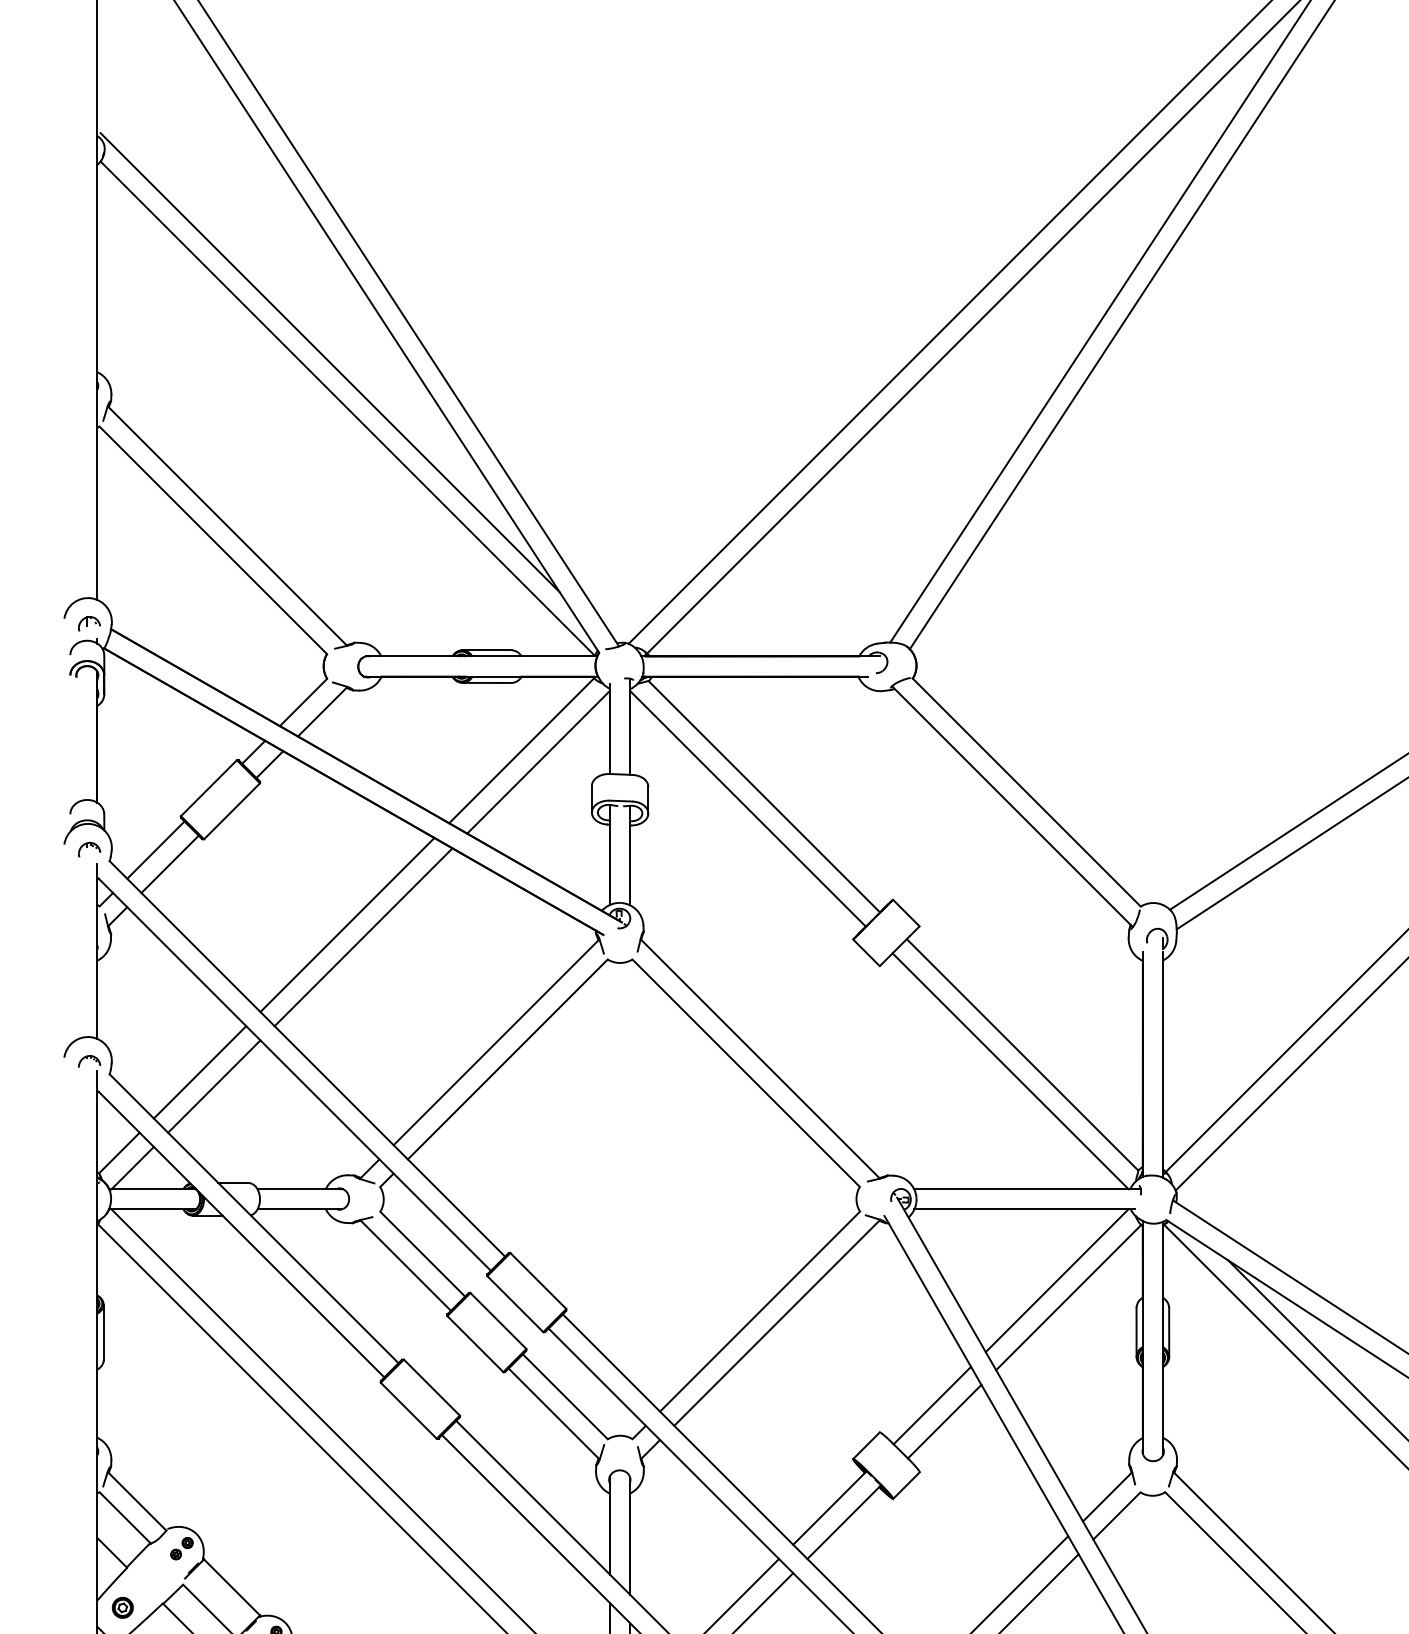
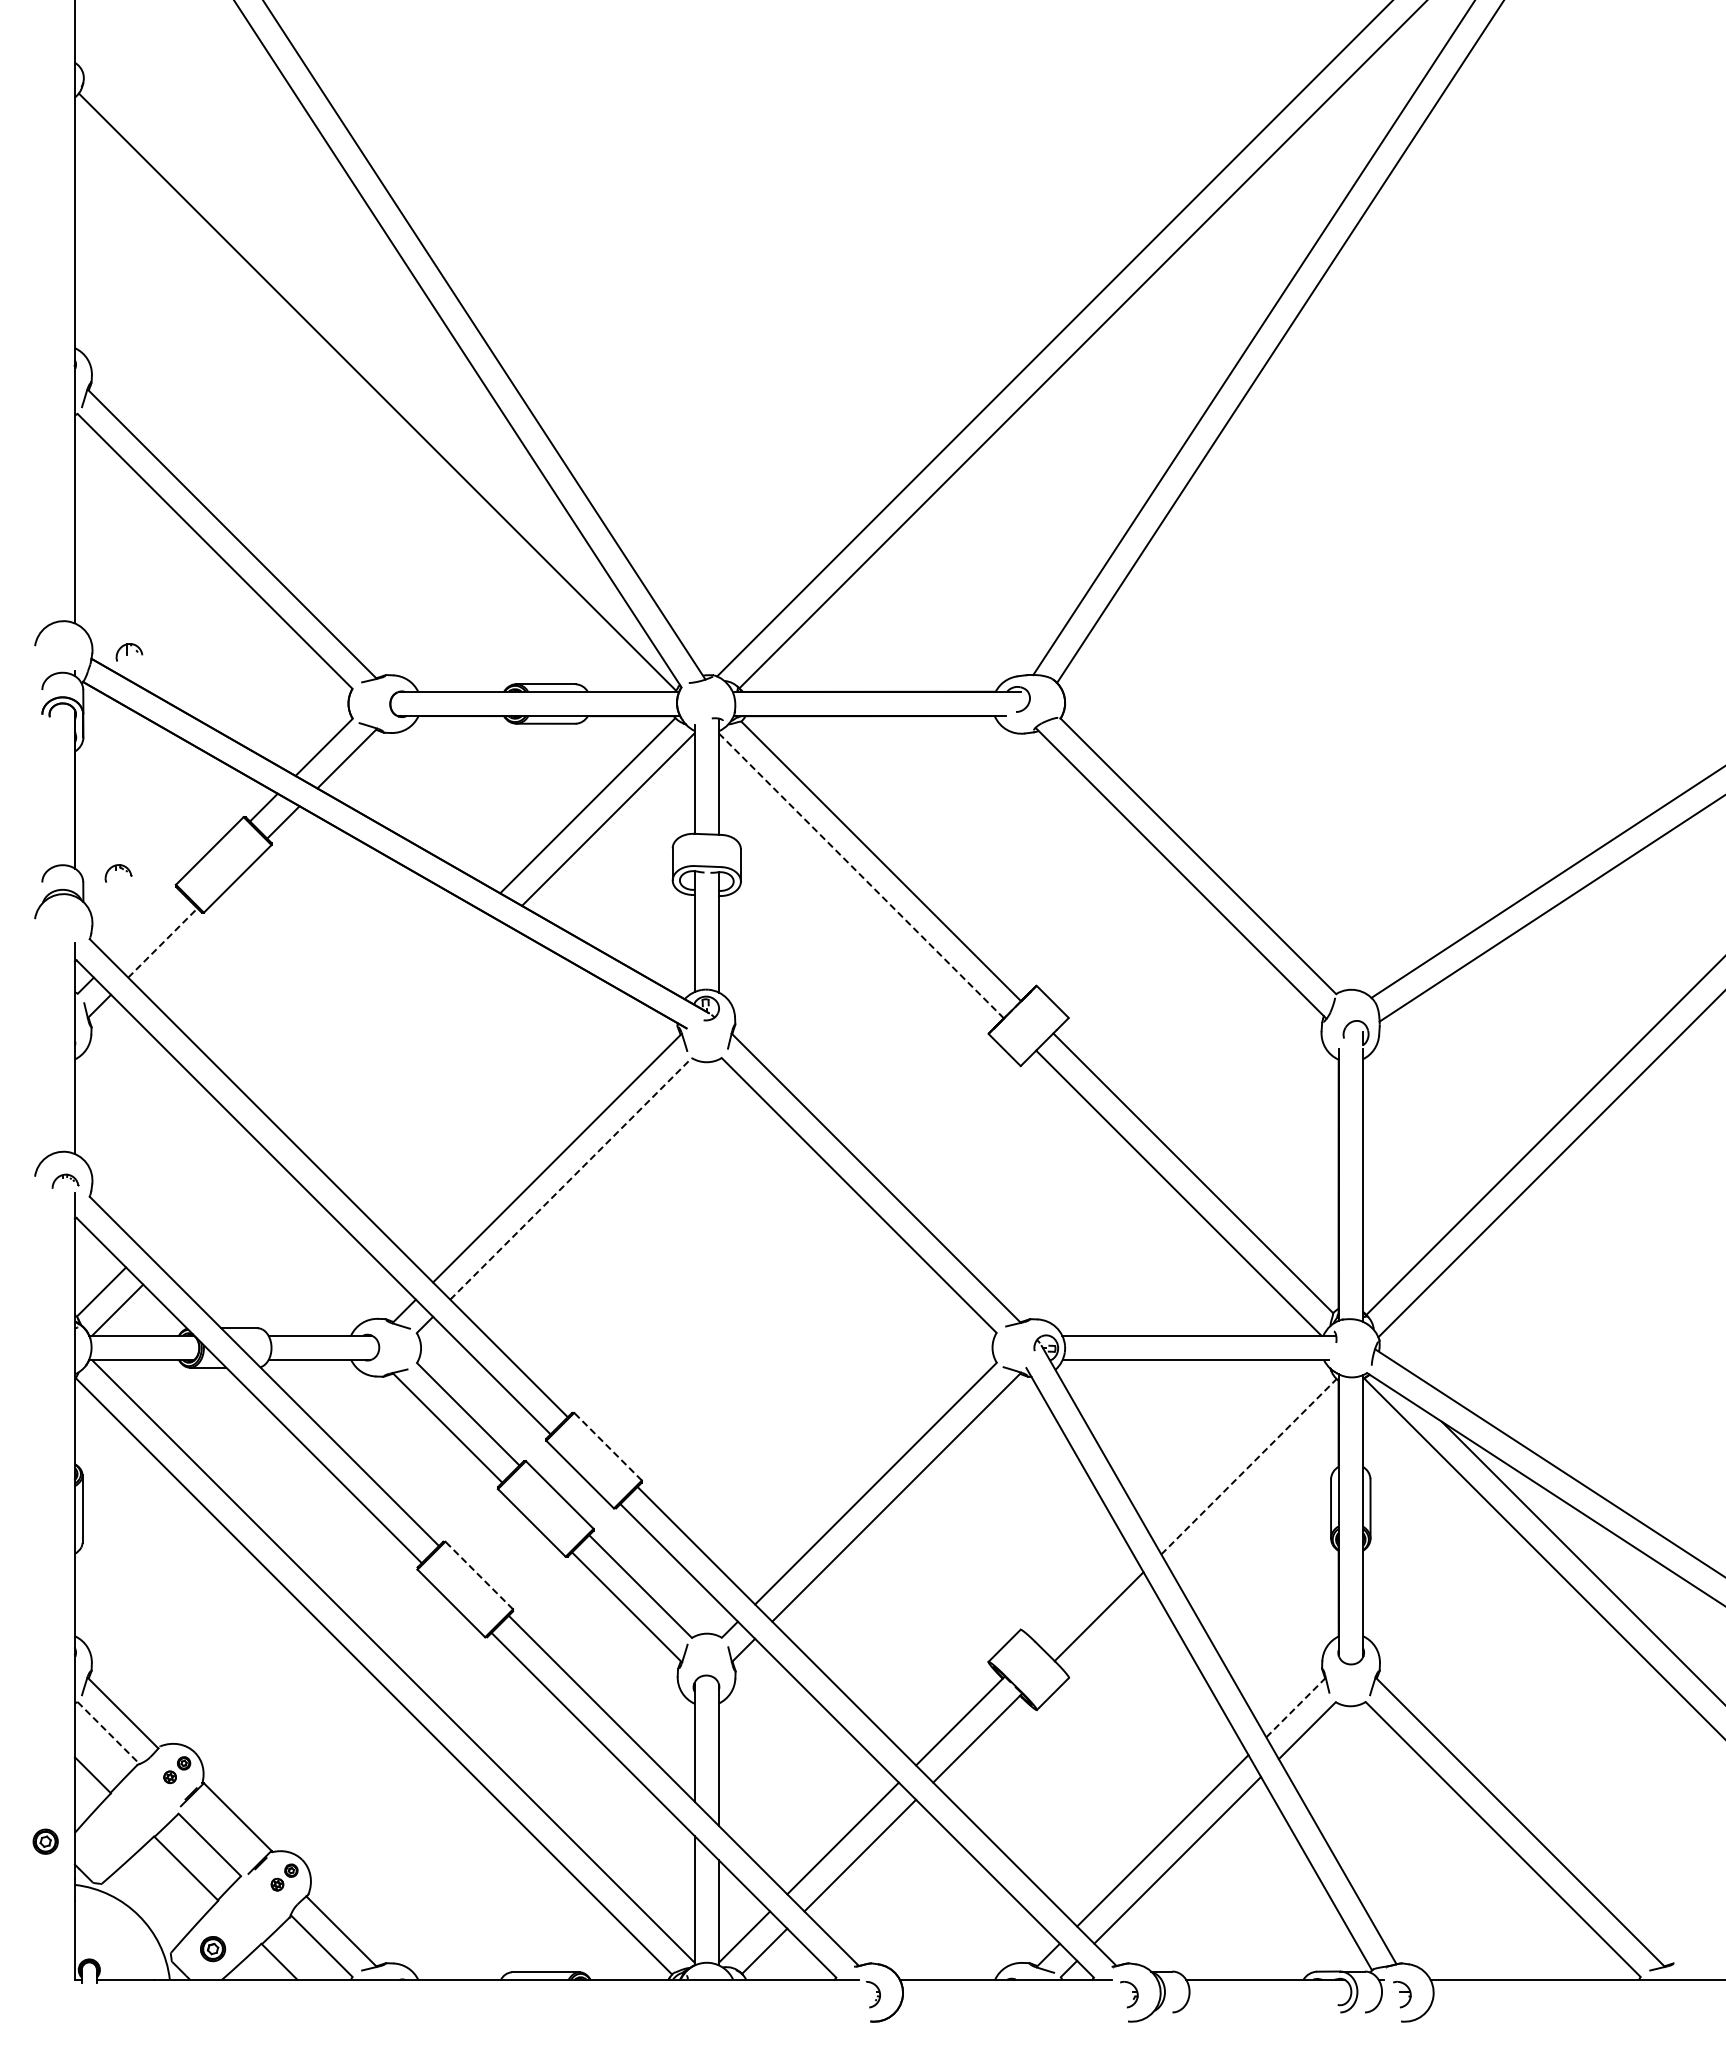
line: (329, 362) -> (355, 336), removed
part: (89, 623) -> (129, 652), moved
line: (748, 809) -> (861, 876), solid -> dashed
part: (89, 849) -> (118, 873), moved
line: (155, 849) -> (145, 925), removed
line: (169, 864) -> (162, 943), solid -> dashed
line: (347, 925) -> (377, 1016), removed
line: (363, 936) -> (396, 1030), removed
line: (508, 1059) -> (571, 1178), solid -> dashed
line: (199, 1072) -> (198, 1194), removed
line: (214, 1086) -> (216, 1211), removed
line: (538, 1280) -> (608, 1446), solid -> dashed
line: (1056, 1280) -> (1234, 1446), removed
line: (1069, 1297) -> (1249, 1466), solid -> dashed
line: (432, 1387) -> (479, 1575), solid -> dashed
line: (932, 1405) -> (1084, 1597), removed
line: (1107, 1496) -> (1295, 1707), solid -> dashed
line: (125, 1518) -> (108, 1733), solid -> dashed
part: (122, 1607) -> (45, 1841), moved

